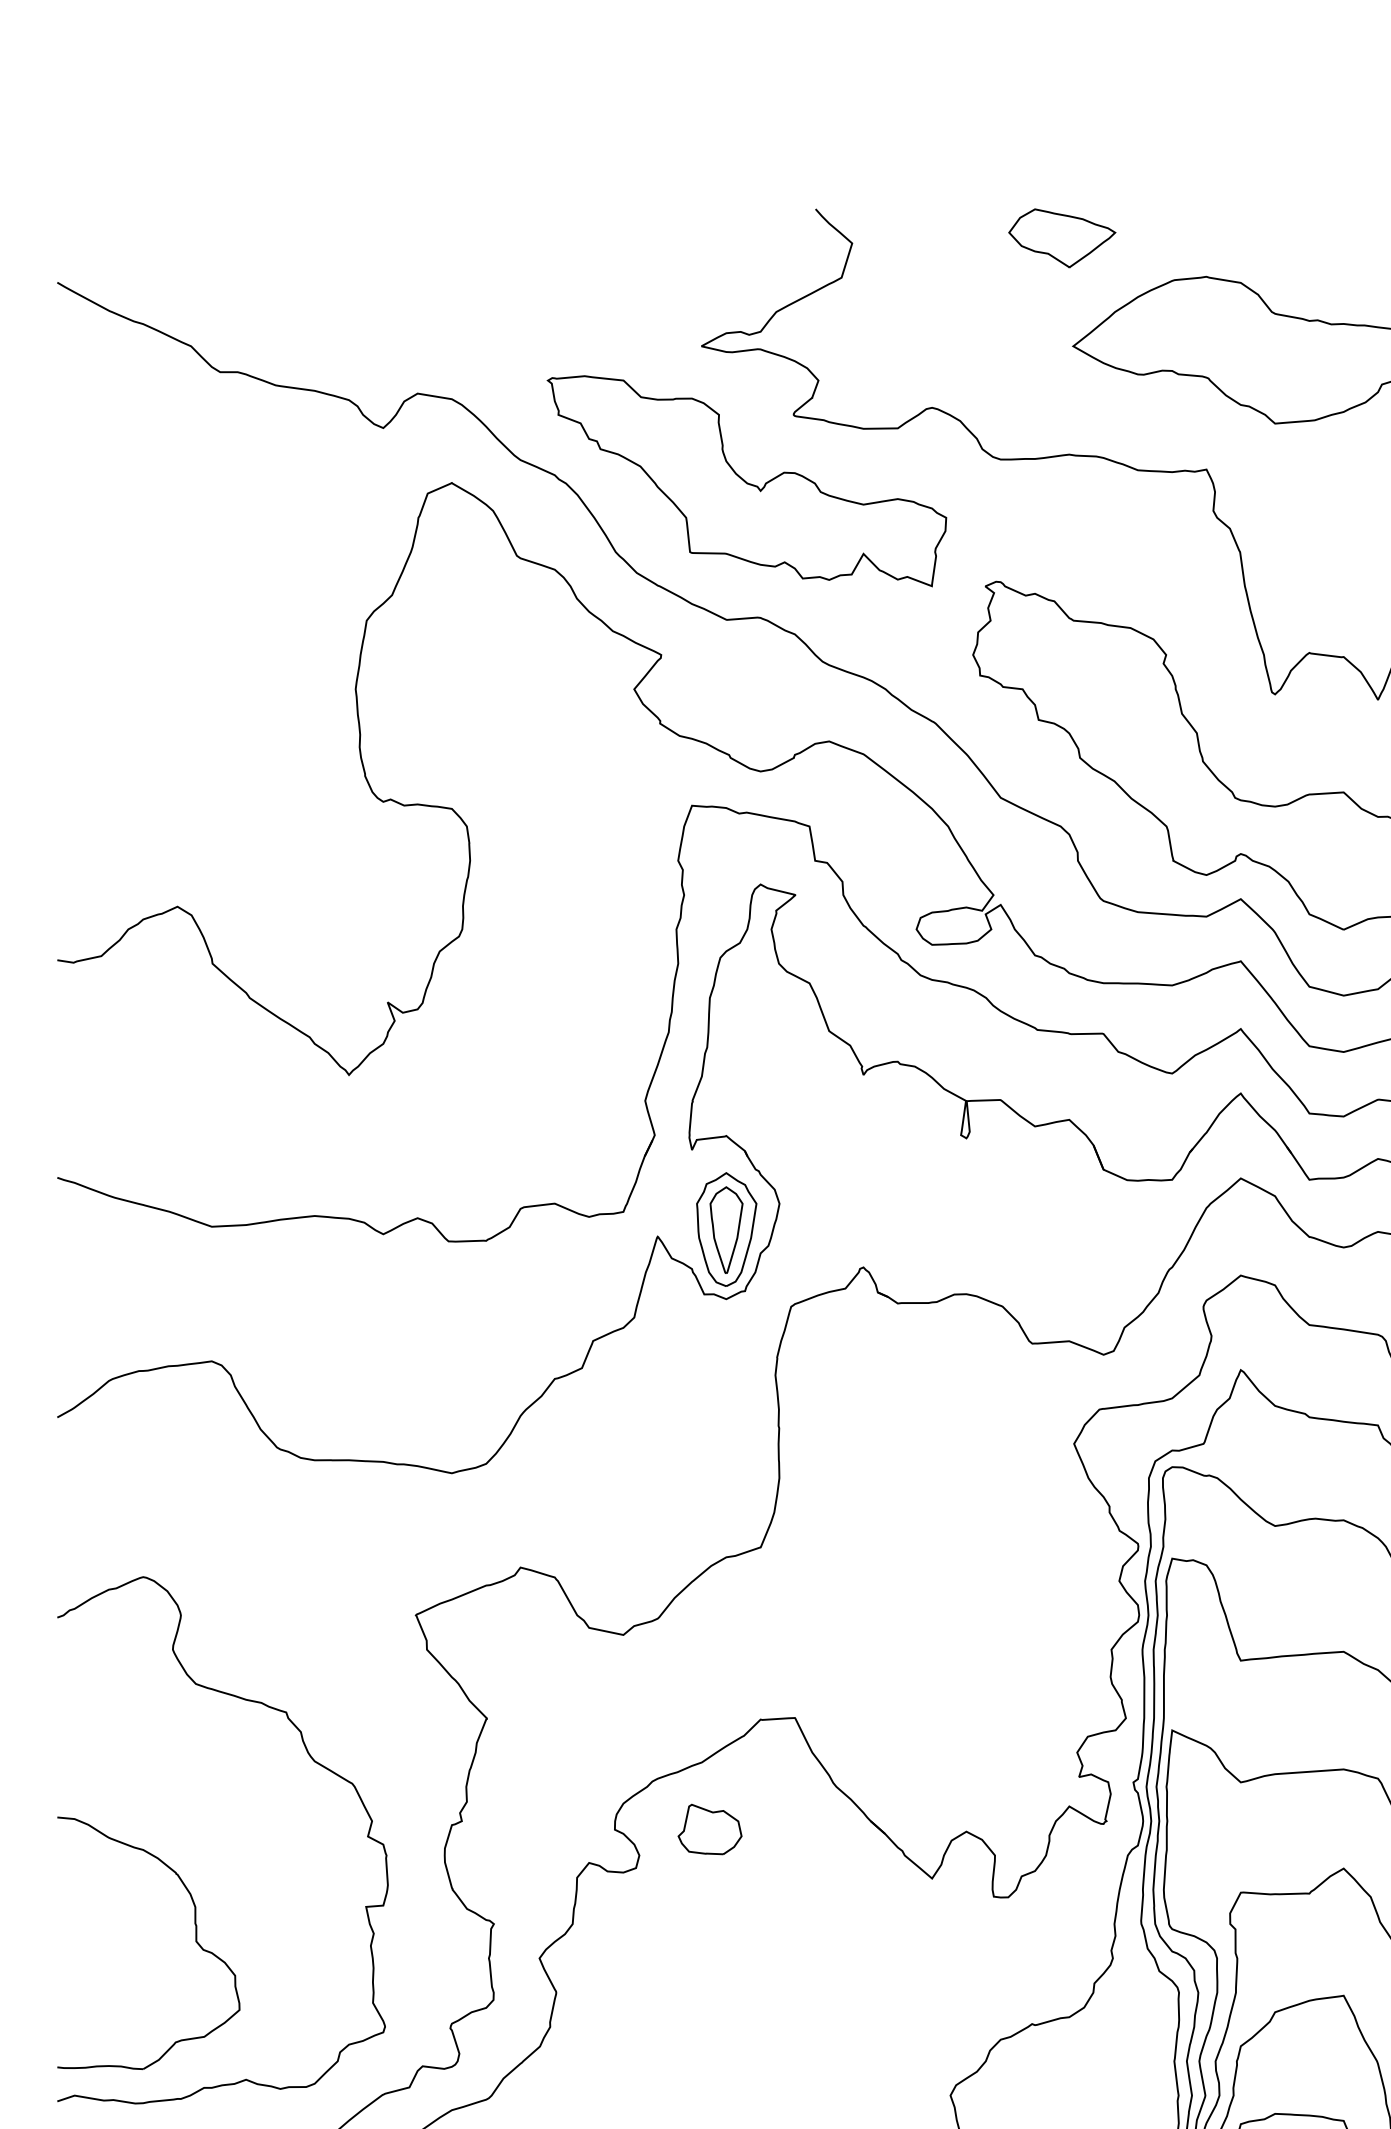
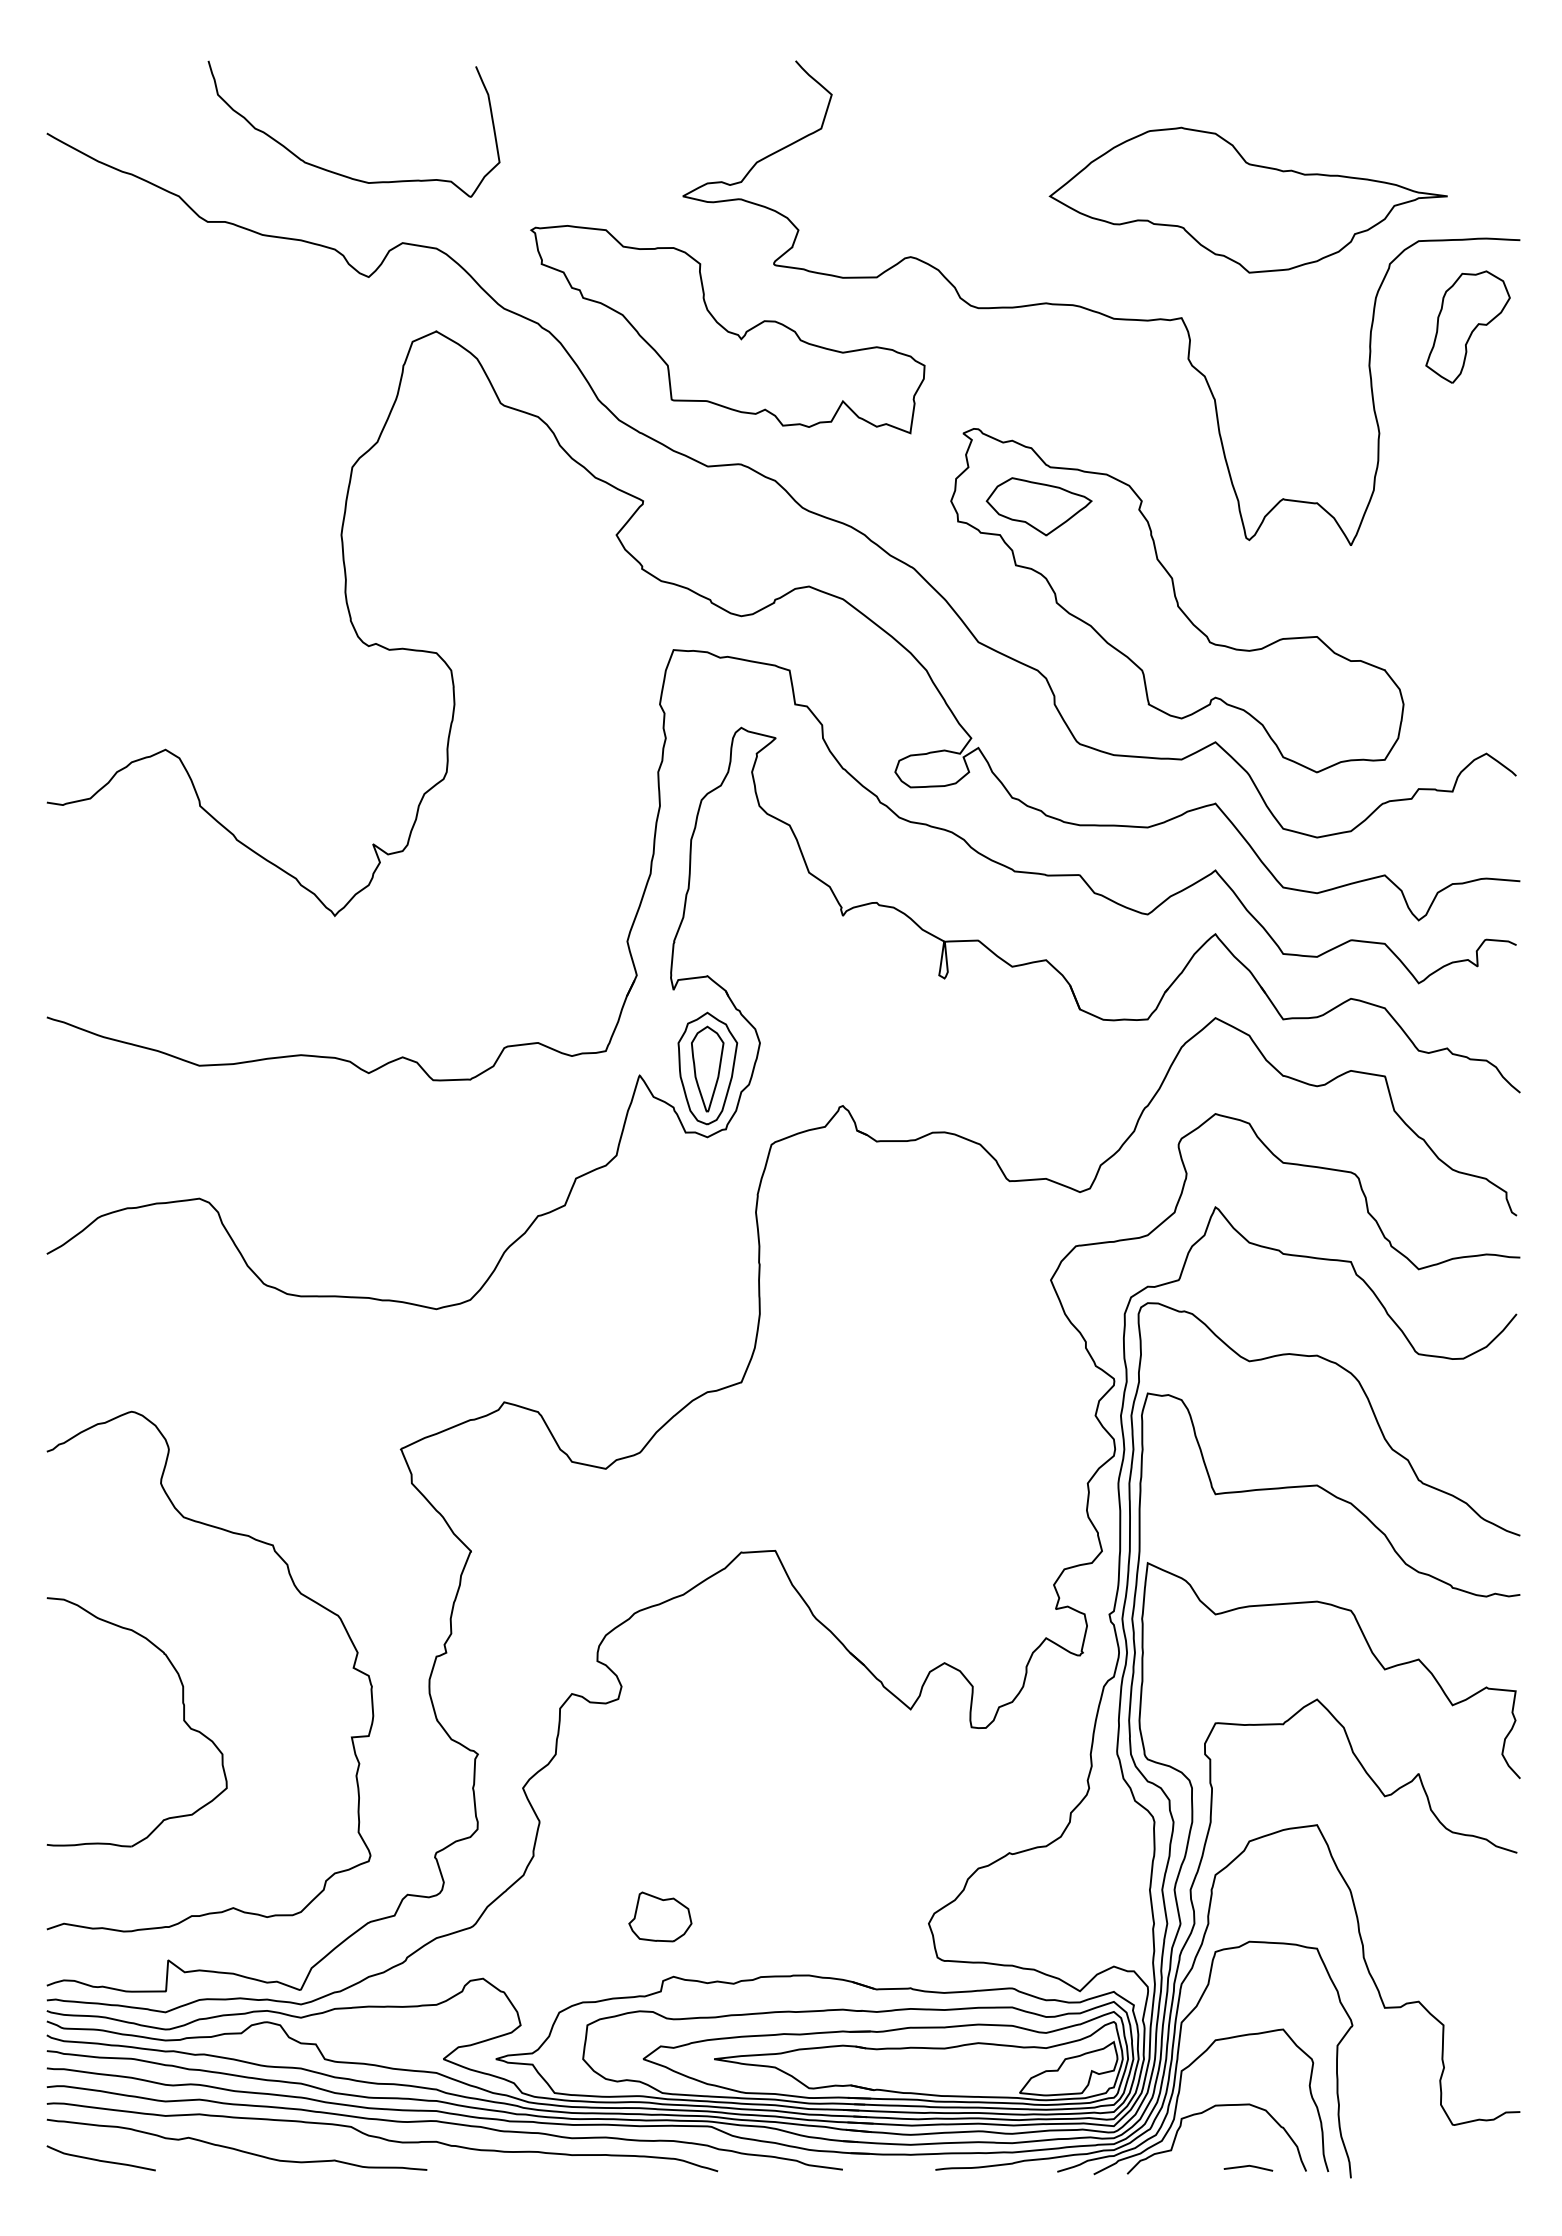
part: (1061, 238) -> (1038, 506), moved
curve: (357, 324) -> (343, 174), added
part: (710, 1829) -> (660, 1916), moved
part: (195, 1942) -> (183, 1721), moved

